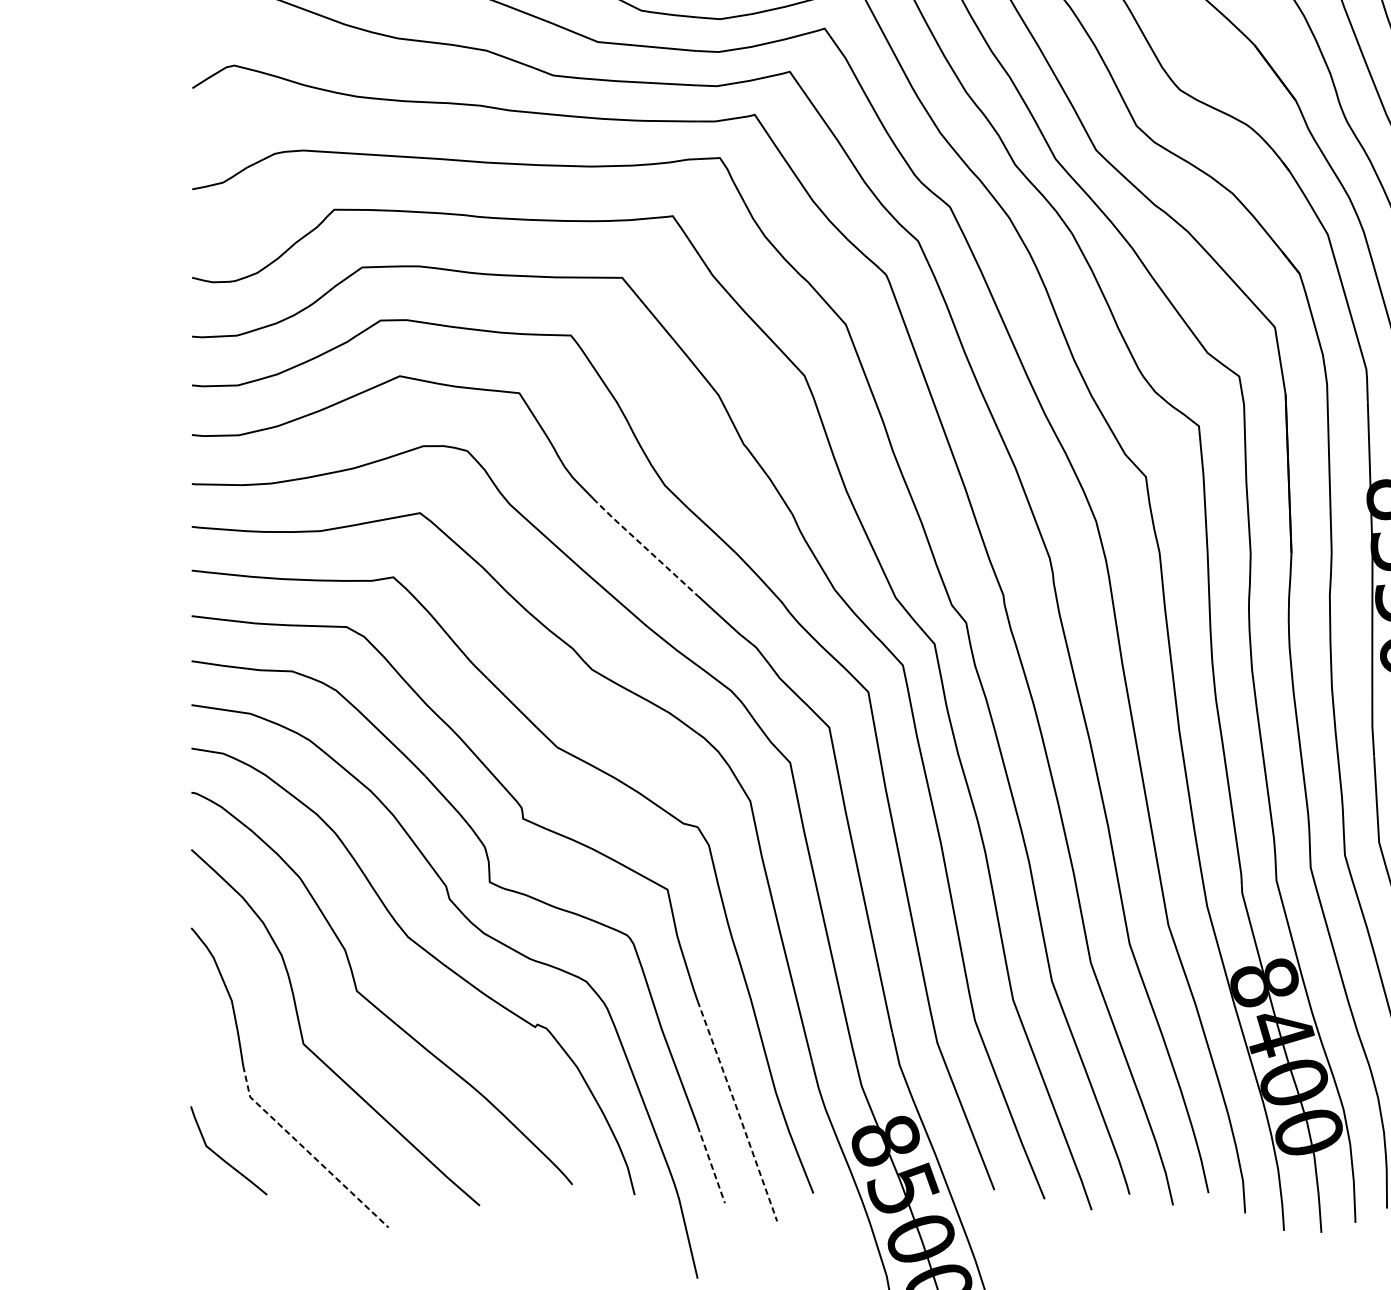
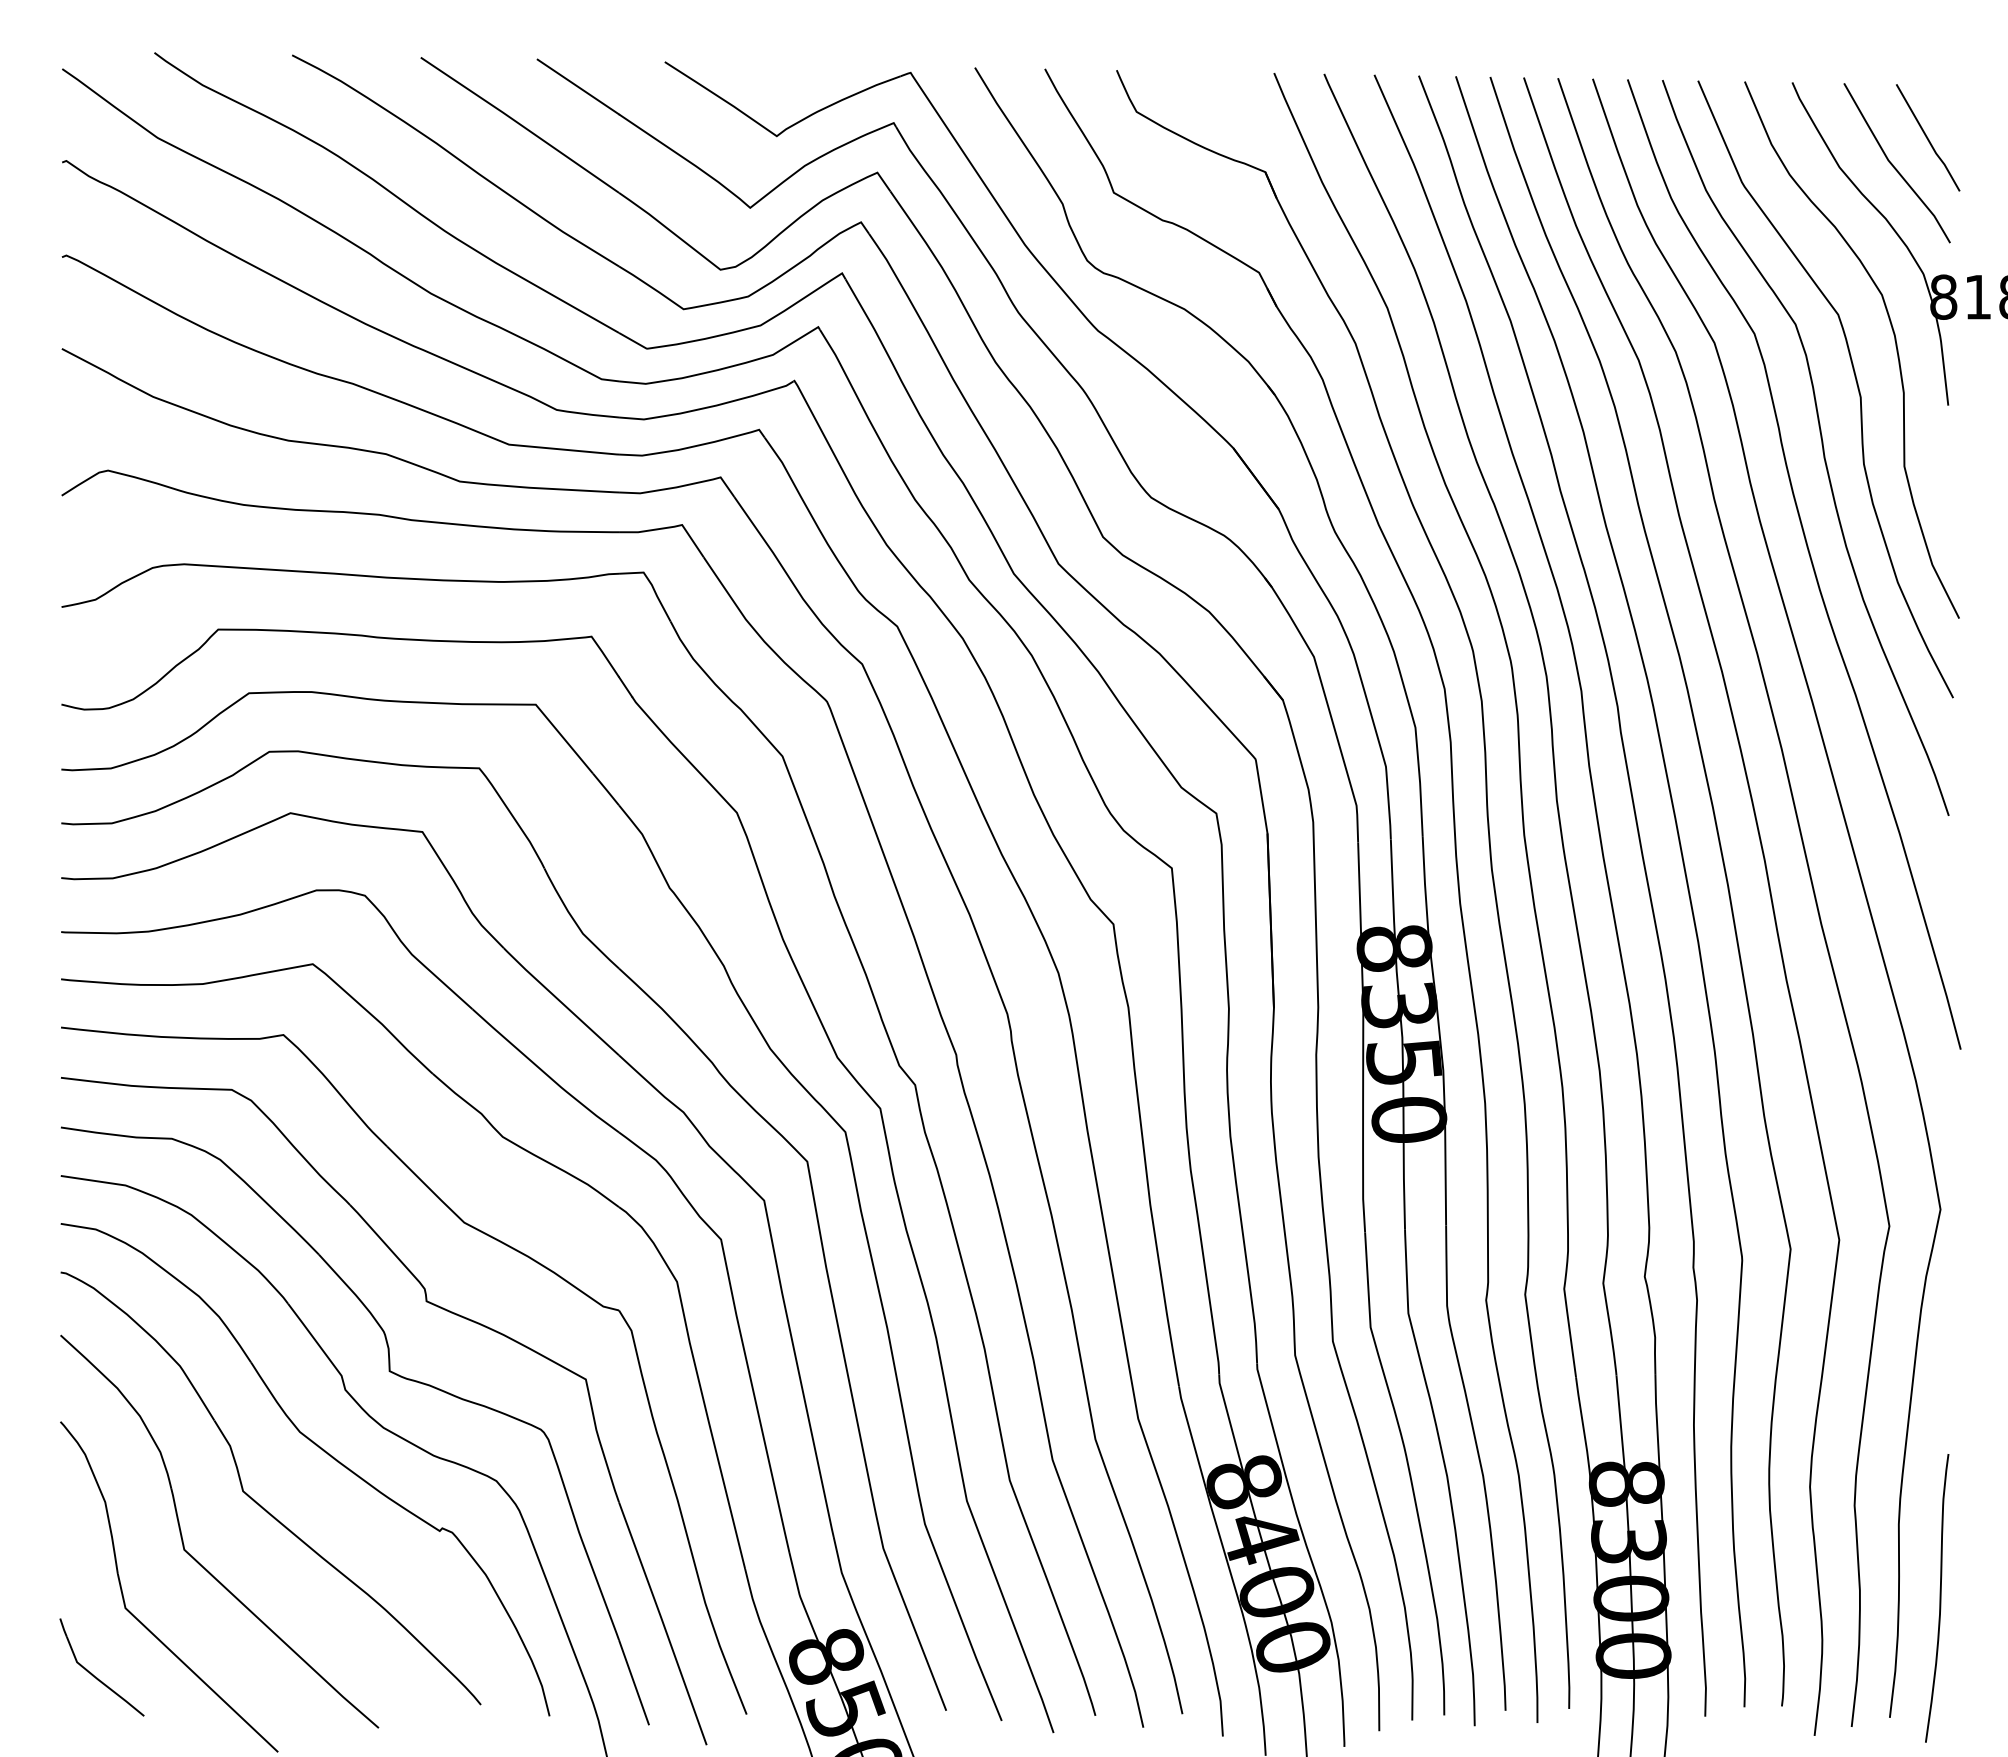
line: (644, 546) -> (560, 1001), dashed -> solid
line: (737, 1110) -> (663, 1622), dashed -> solid
line: (307, 1150) -> (188, 1667), dashed -> solid
line: (711, 1165) -> (634, 1683), dashed -> solid

